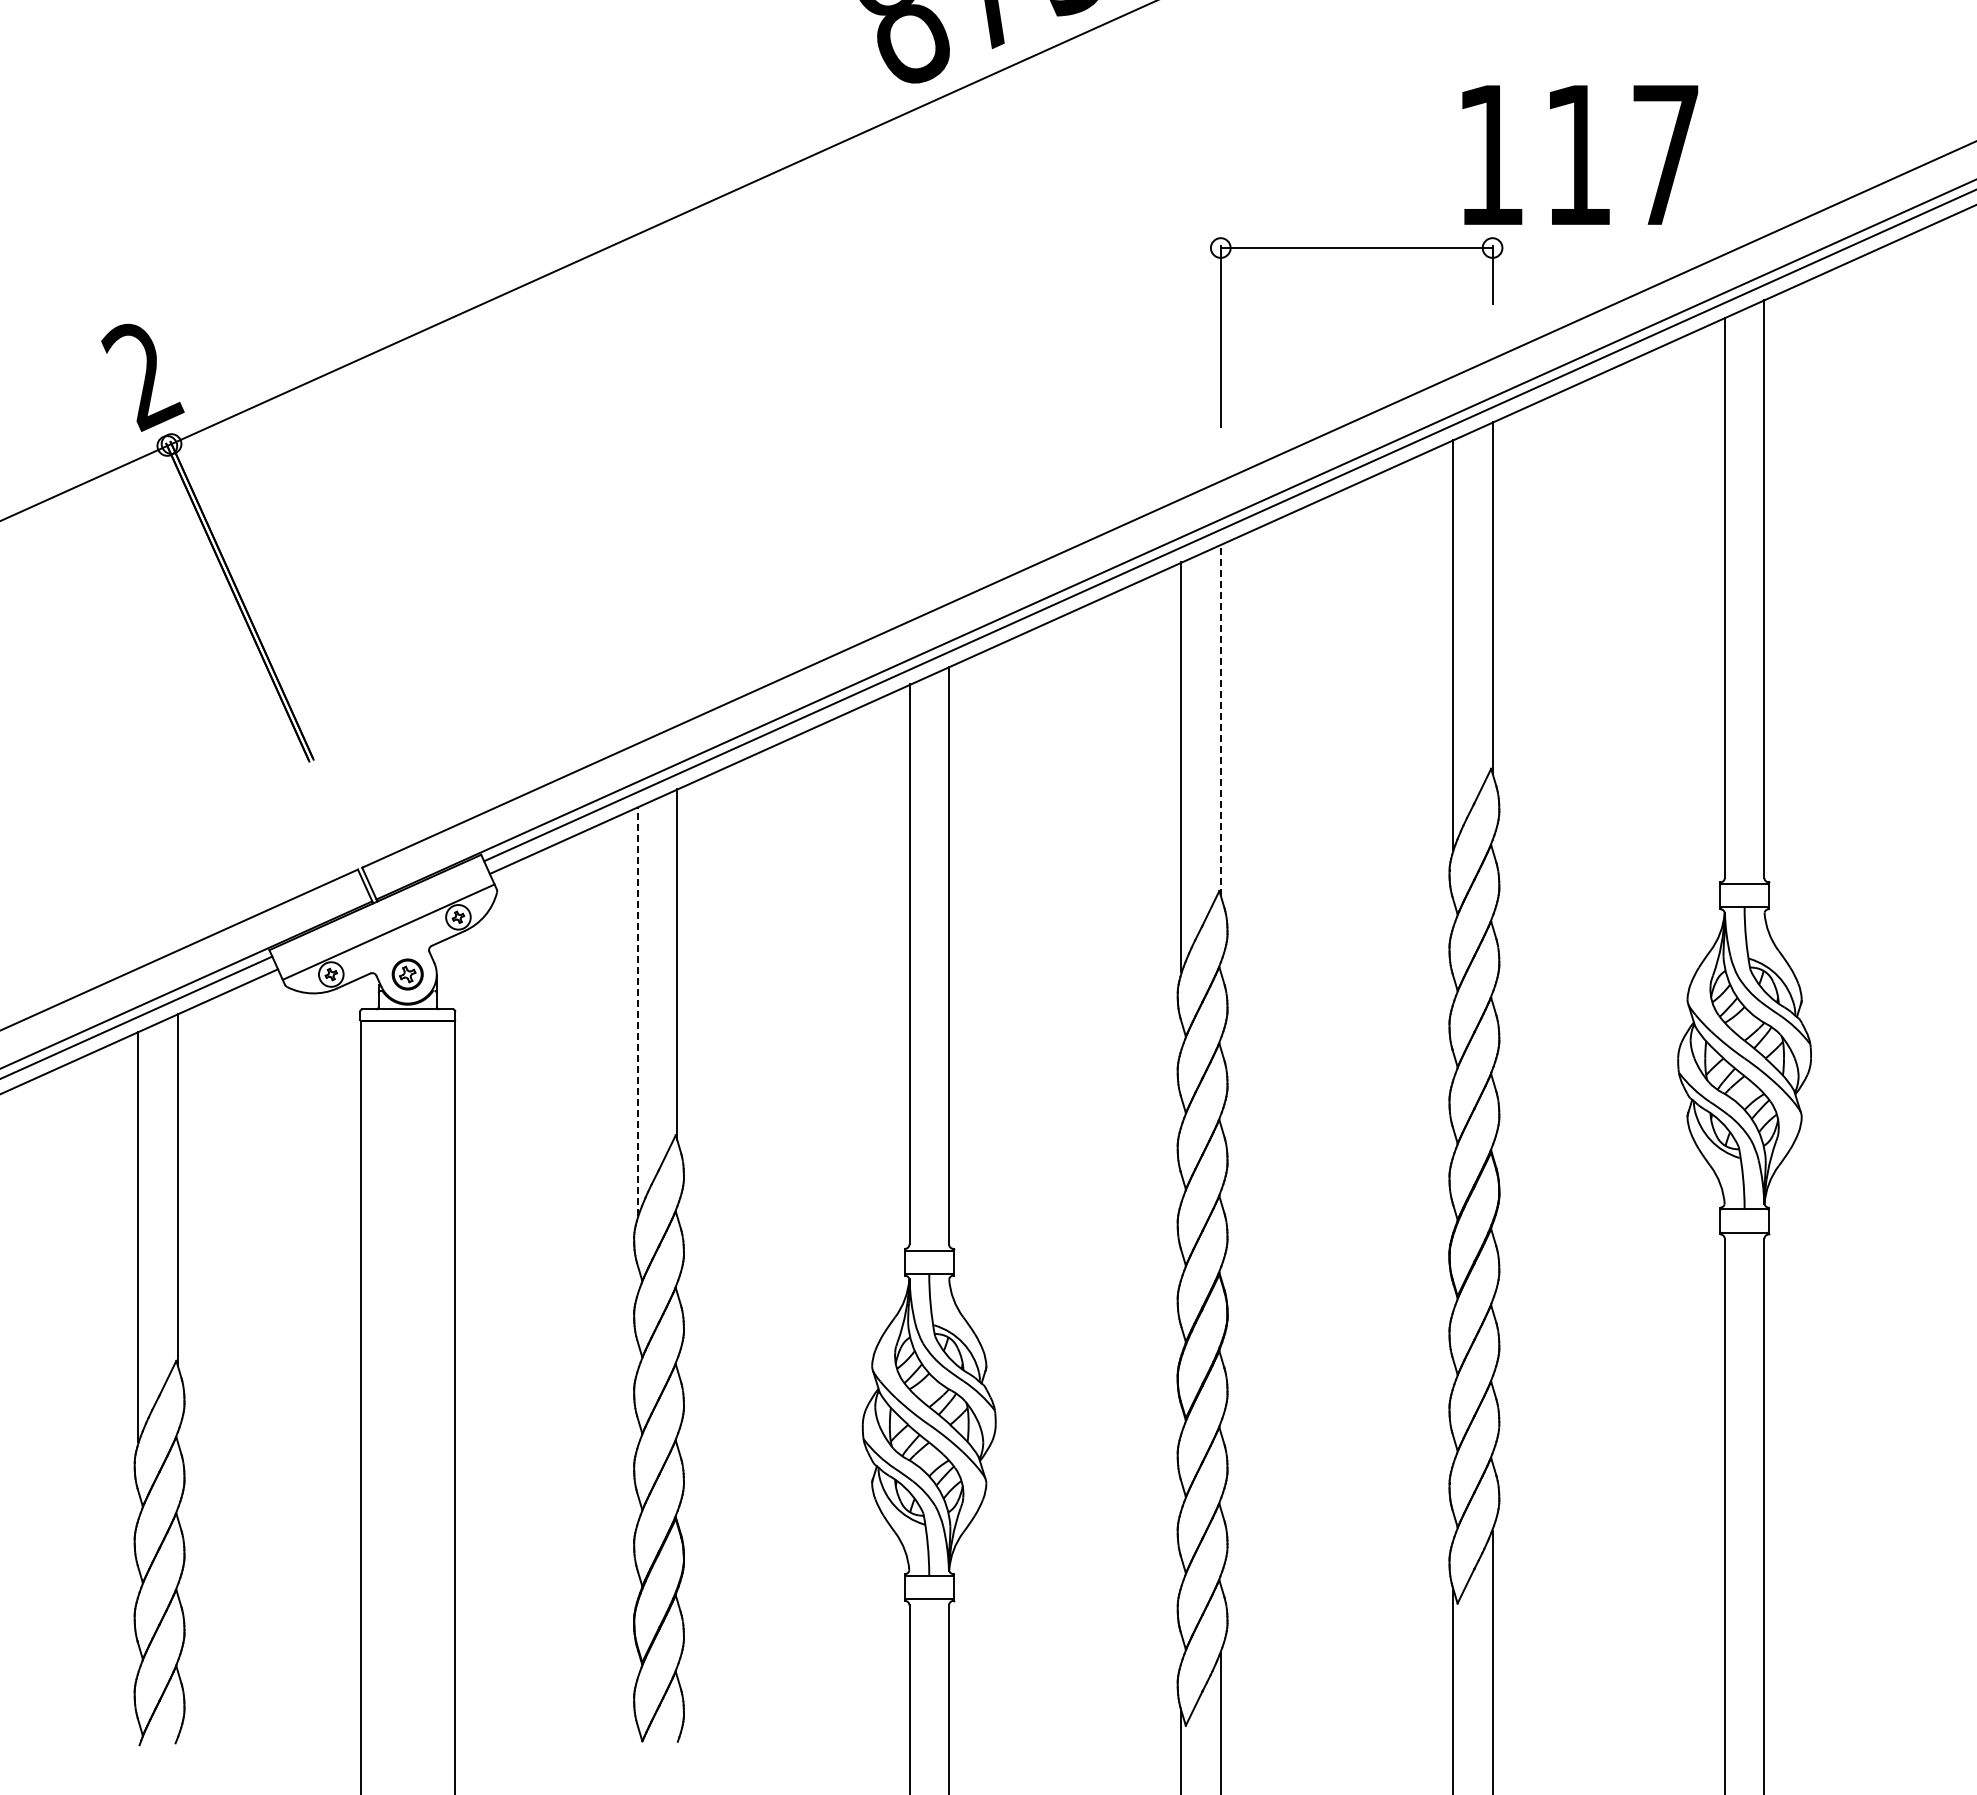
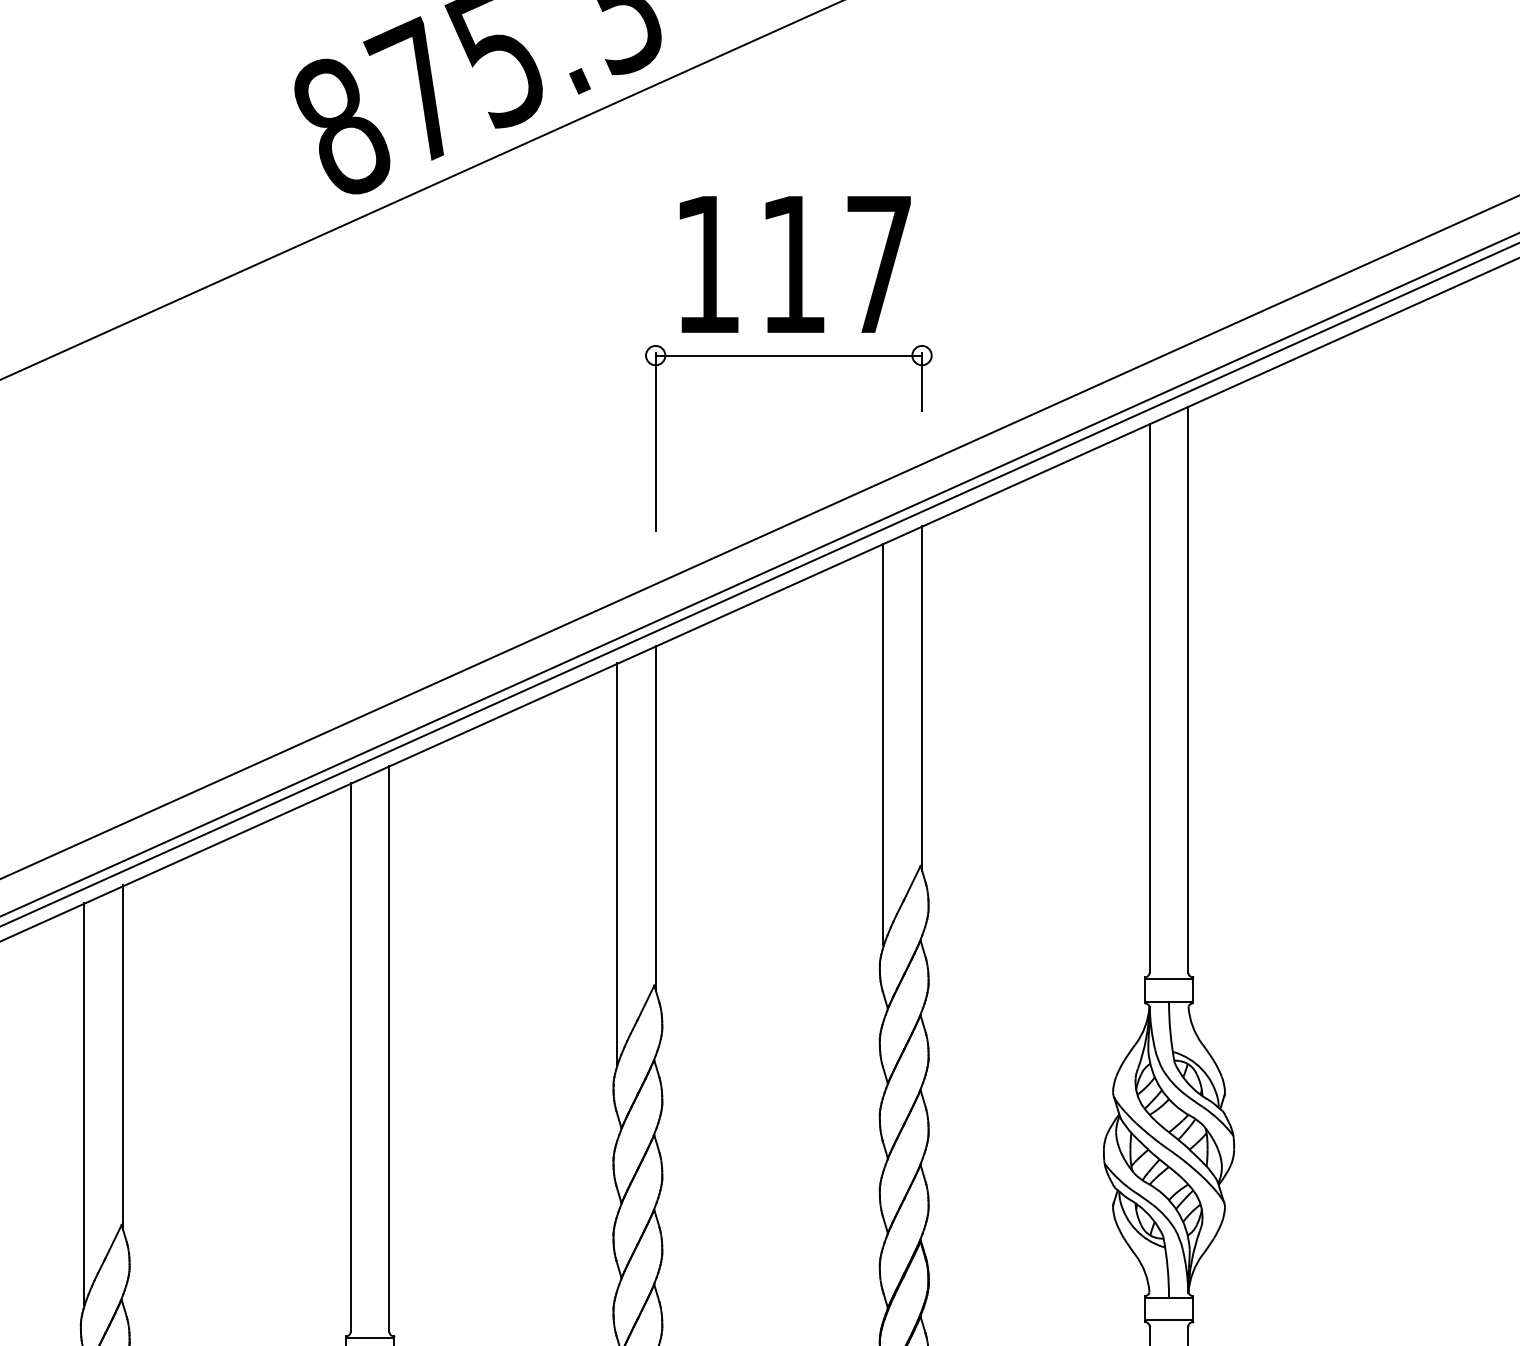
text: (1580, 154) -> (795, 263), moved
line: (1220, 720) -> (655, 818), dashed -> solid
line: (637, 1011) -> (84, 1103), dashed -> solid

